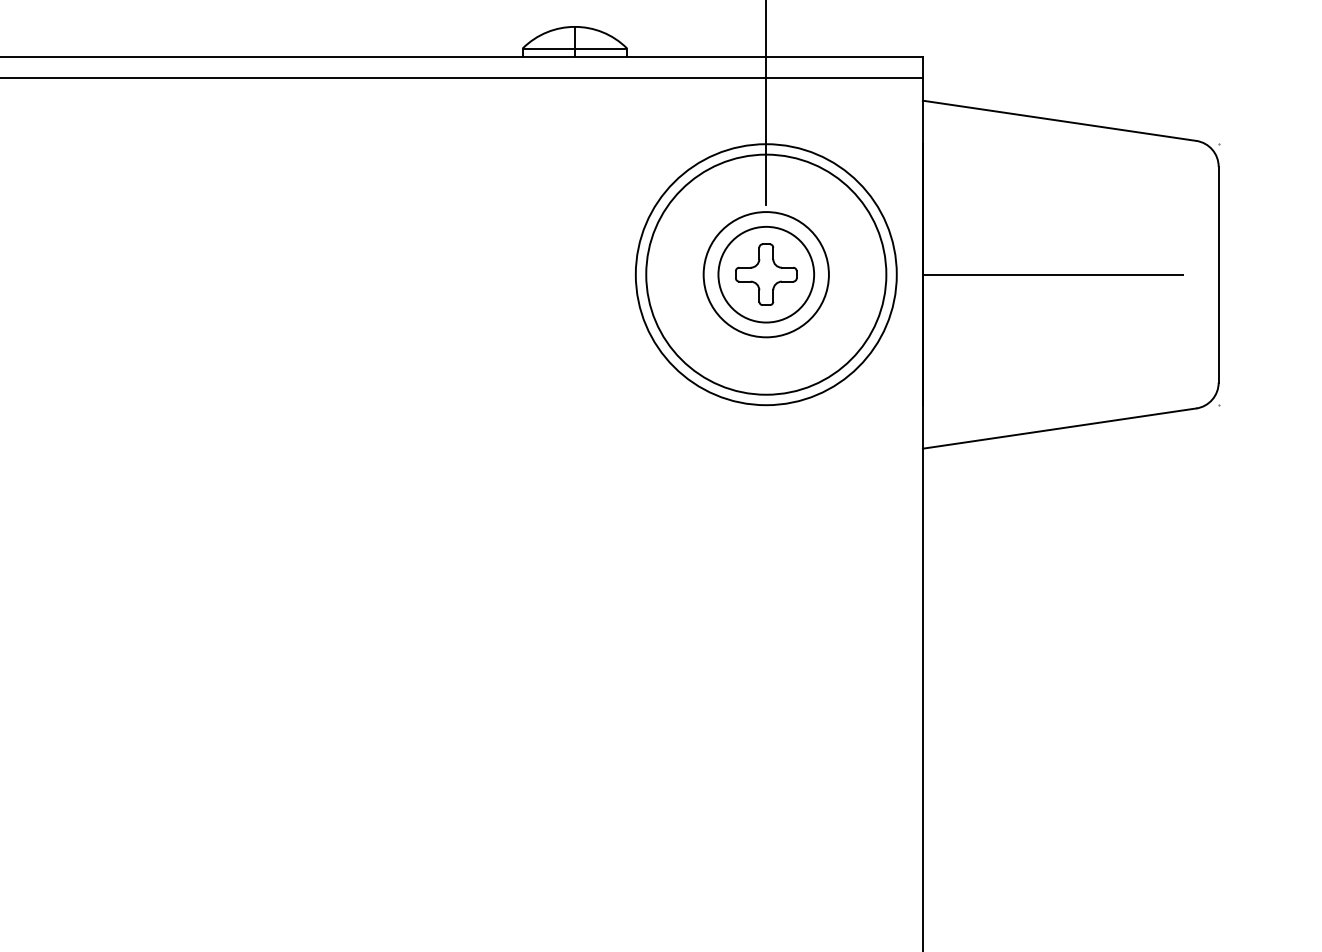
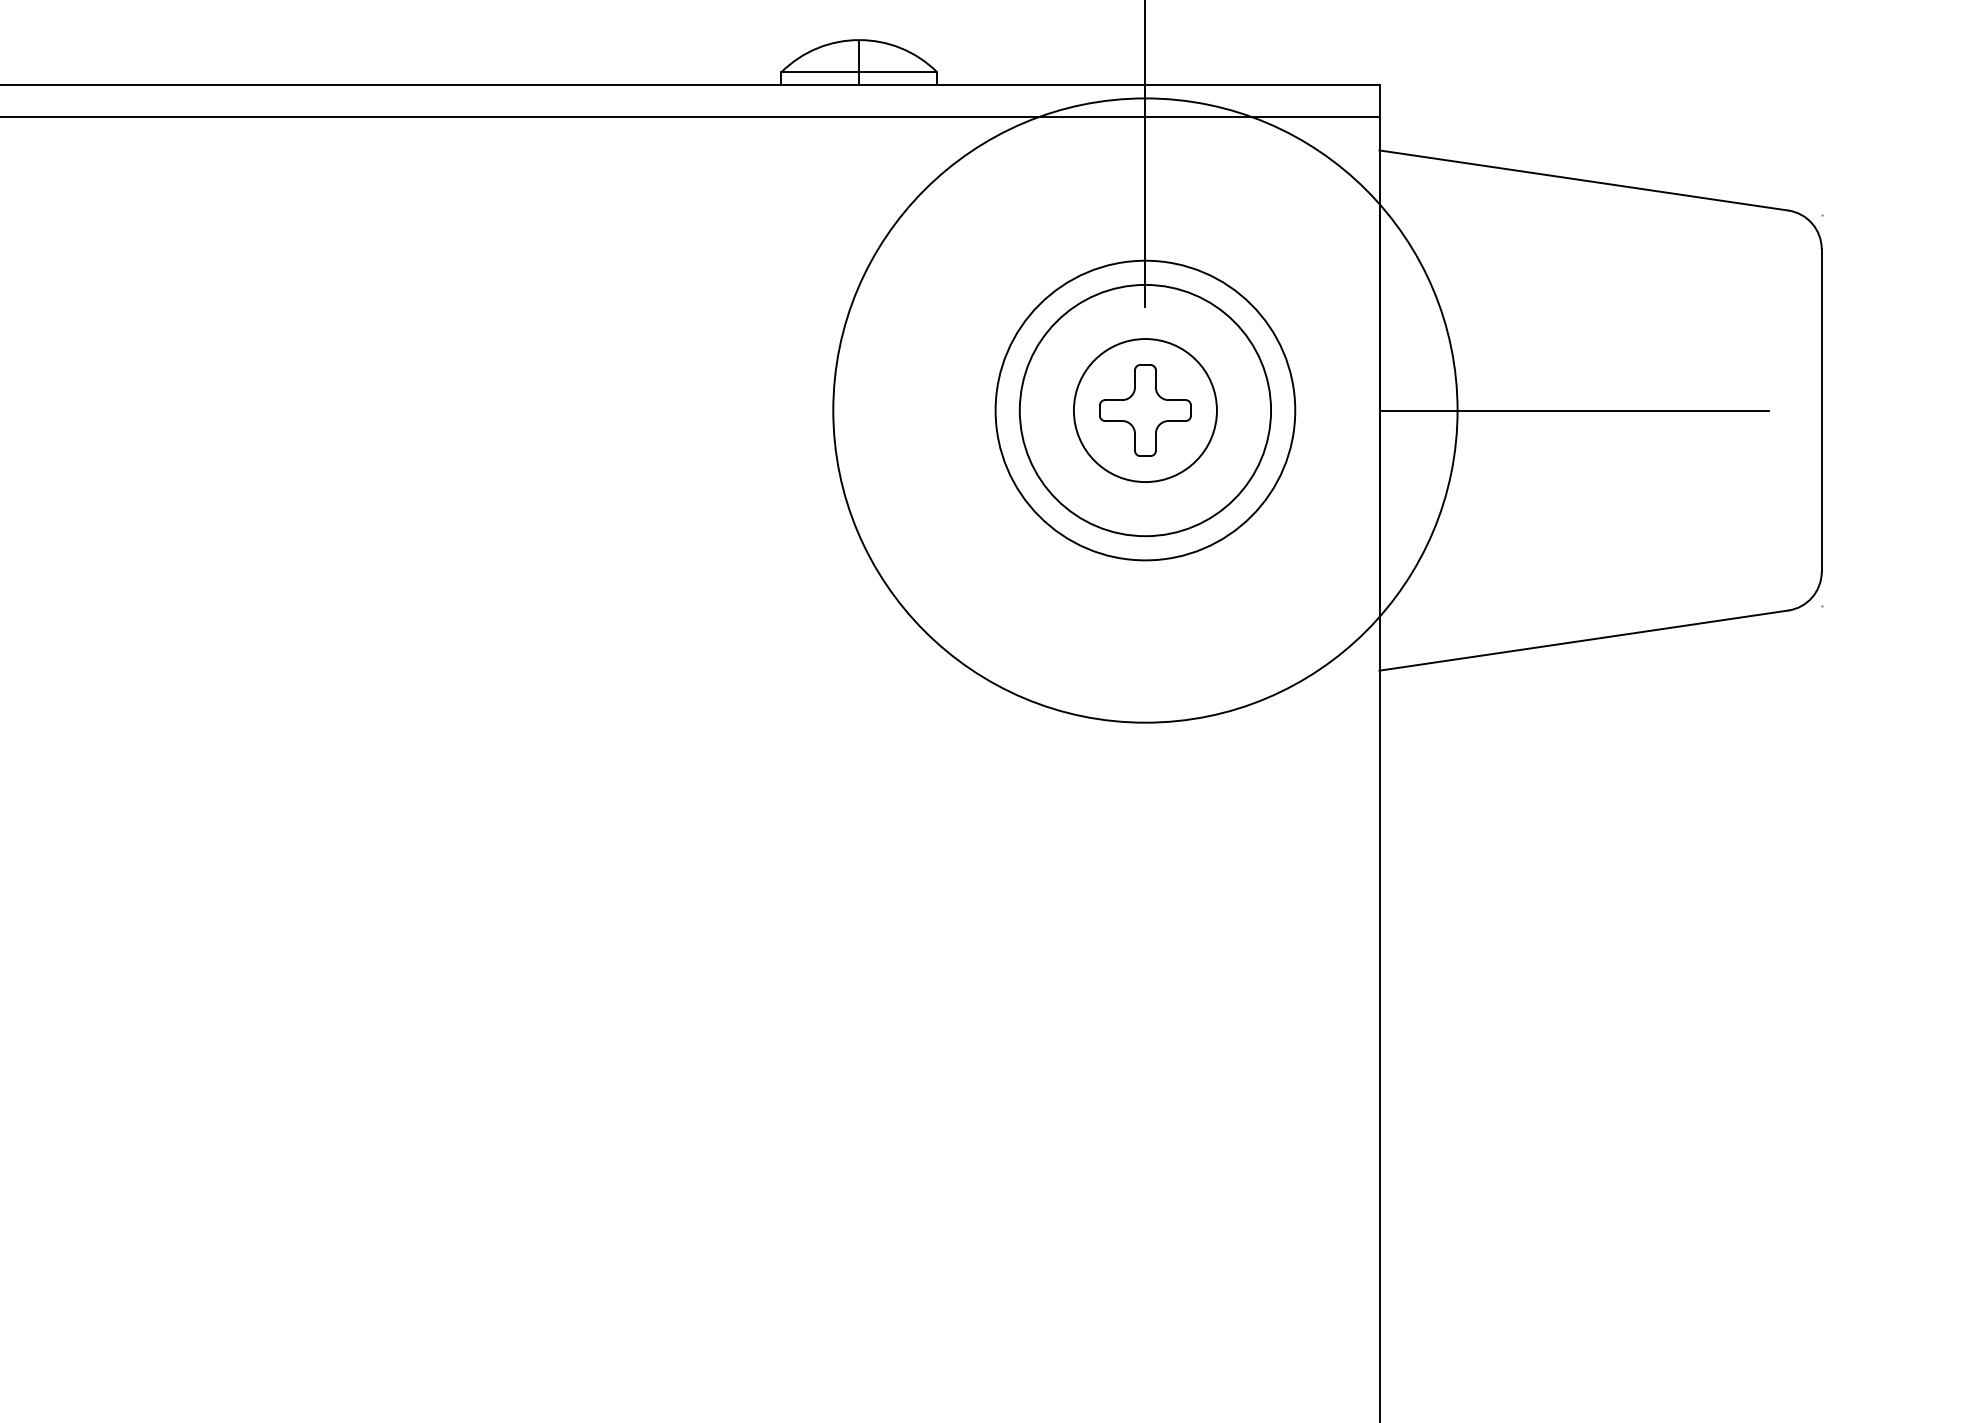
circle: (765, 274) -> (1144, 410), size x1.6
circle: (765, 274) -> (1144, 410), size x1.6
circle: (766, 274) -> (1145, 410), size x0.7

